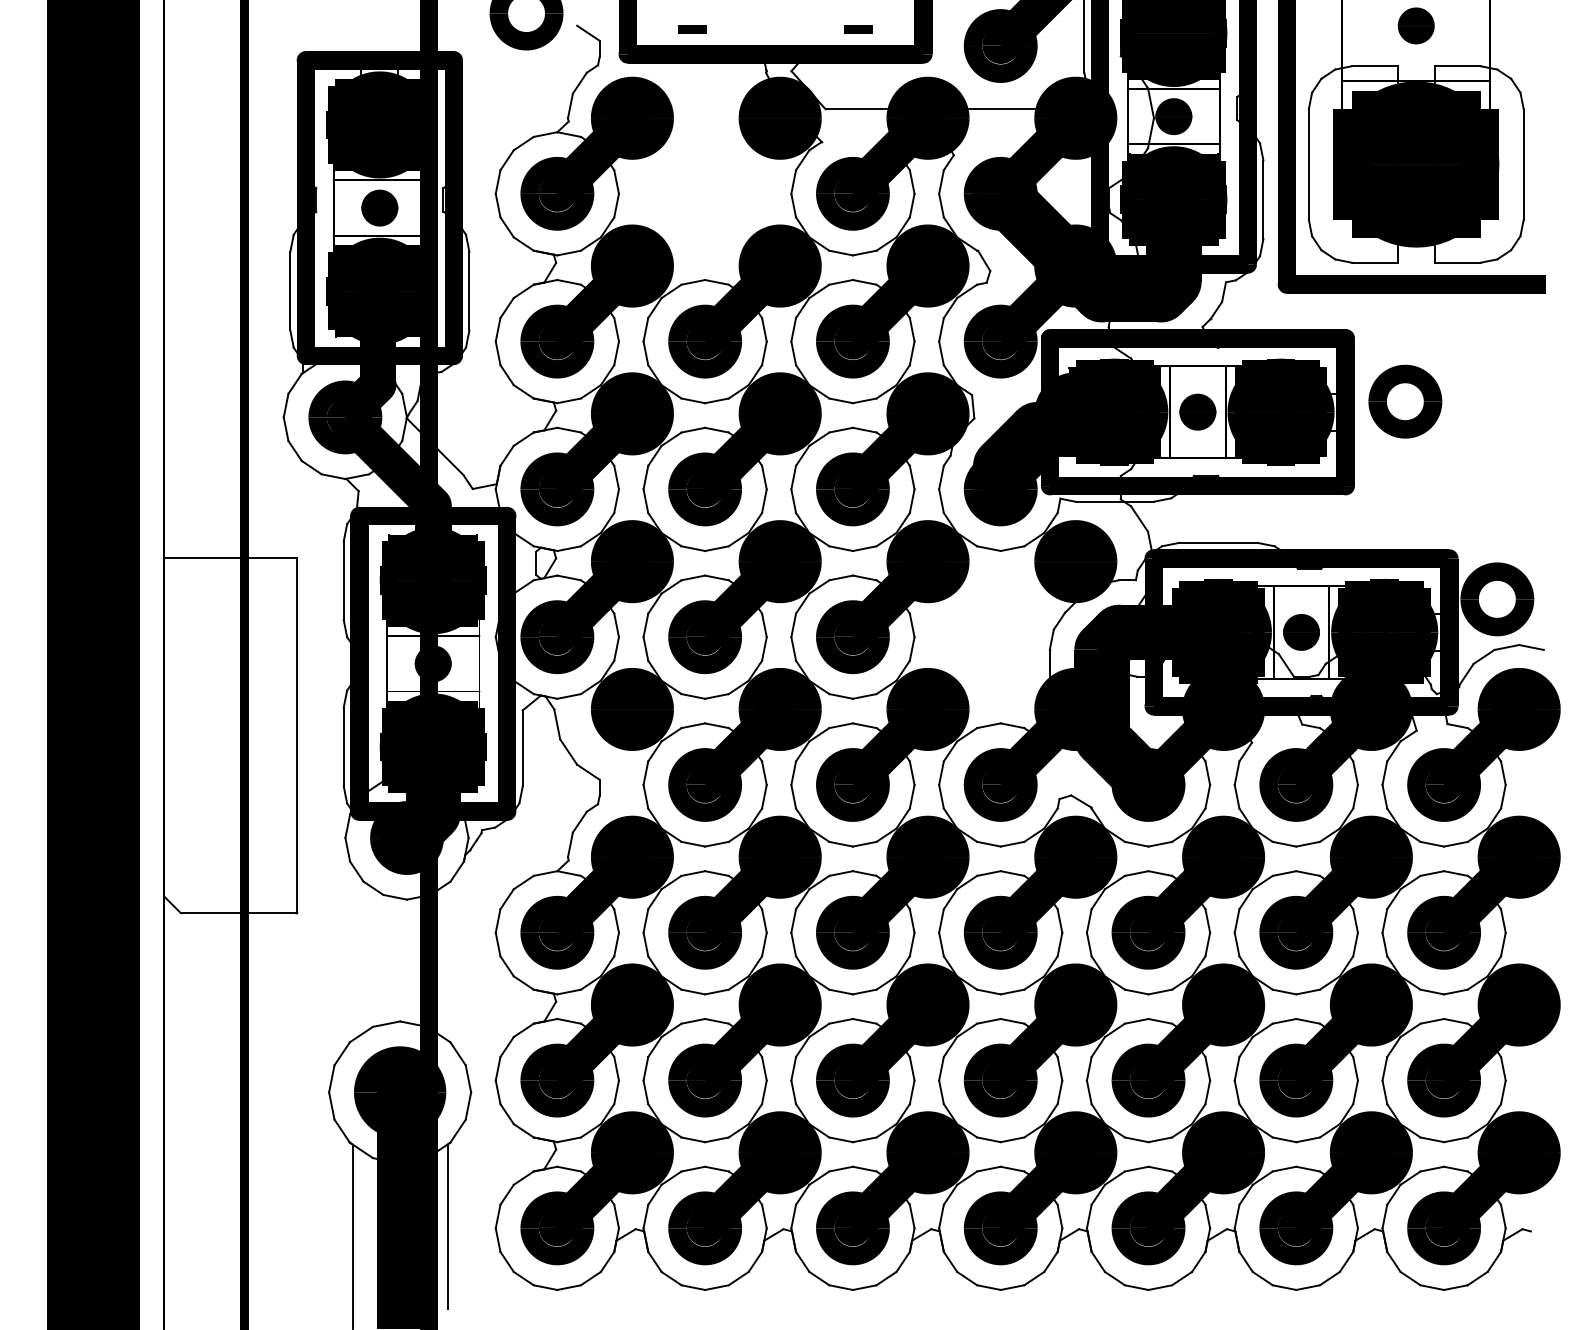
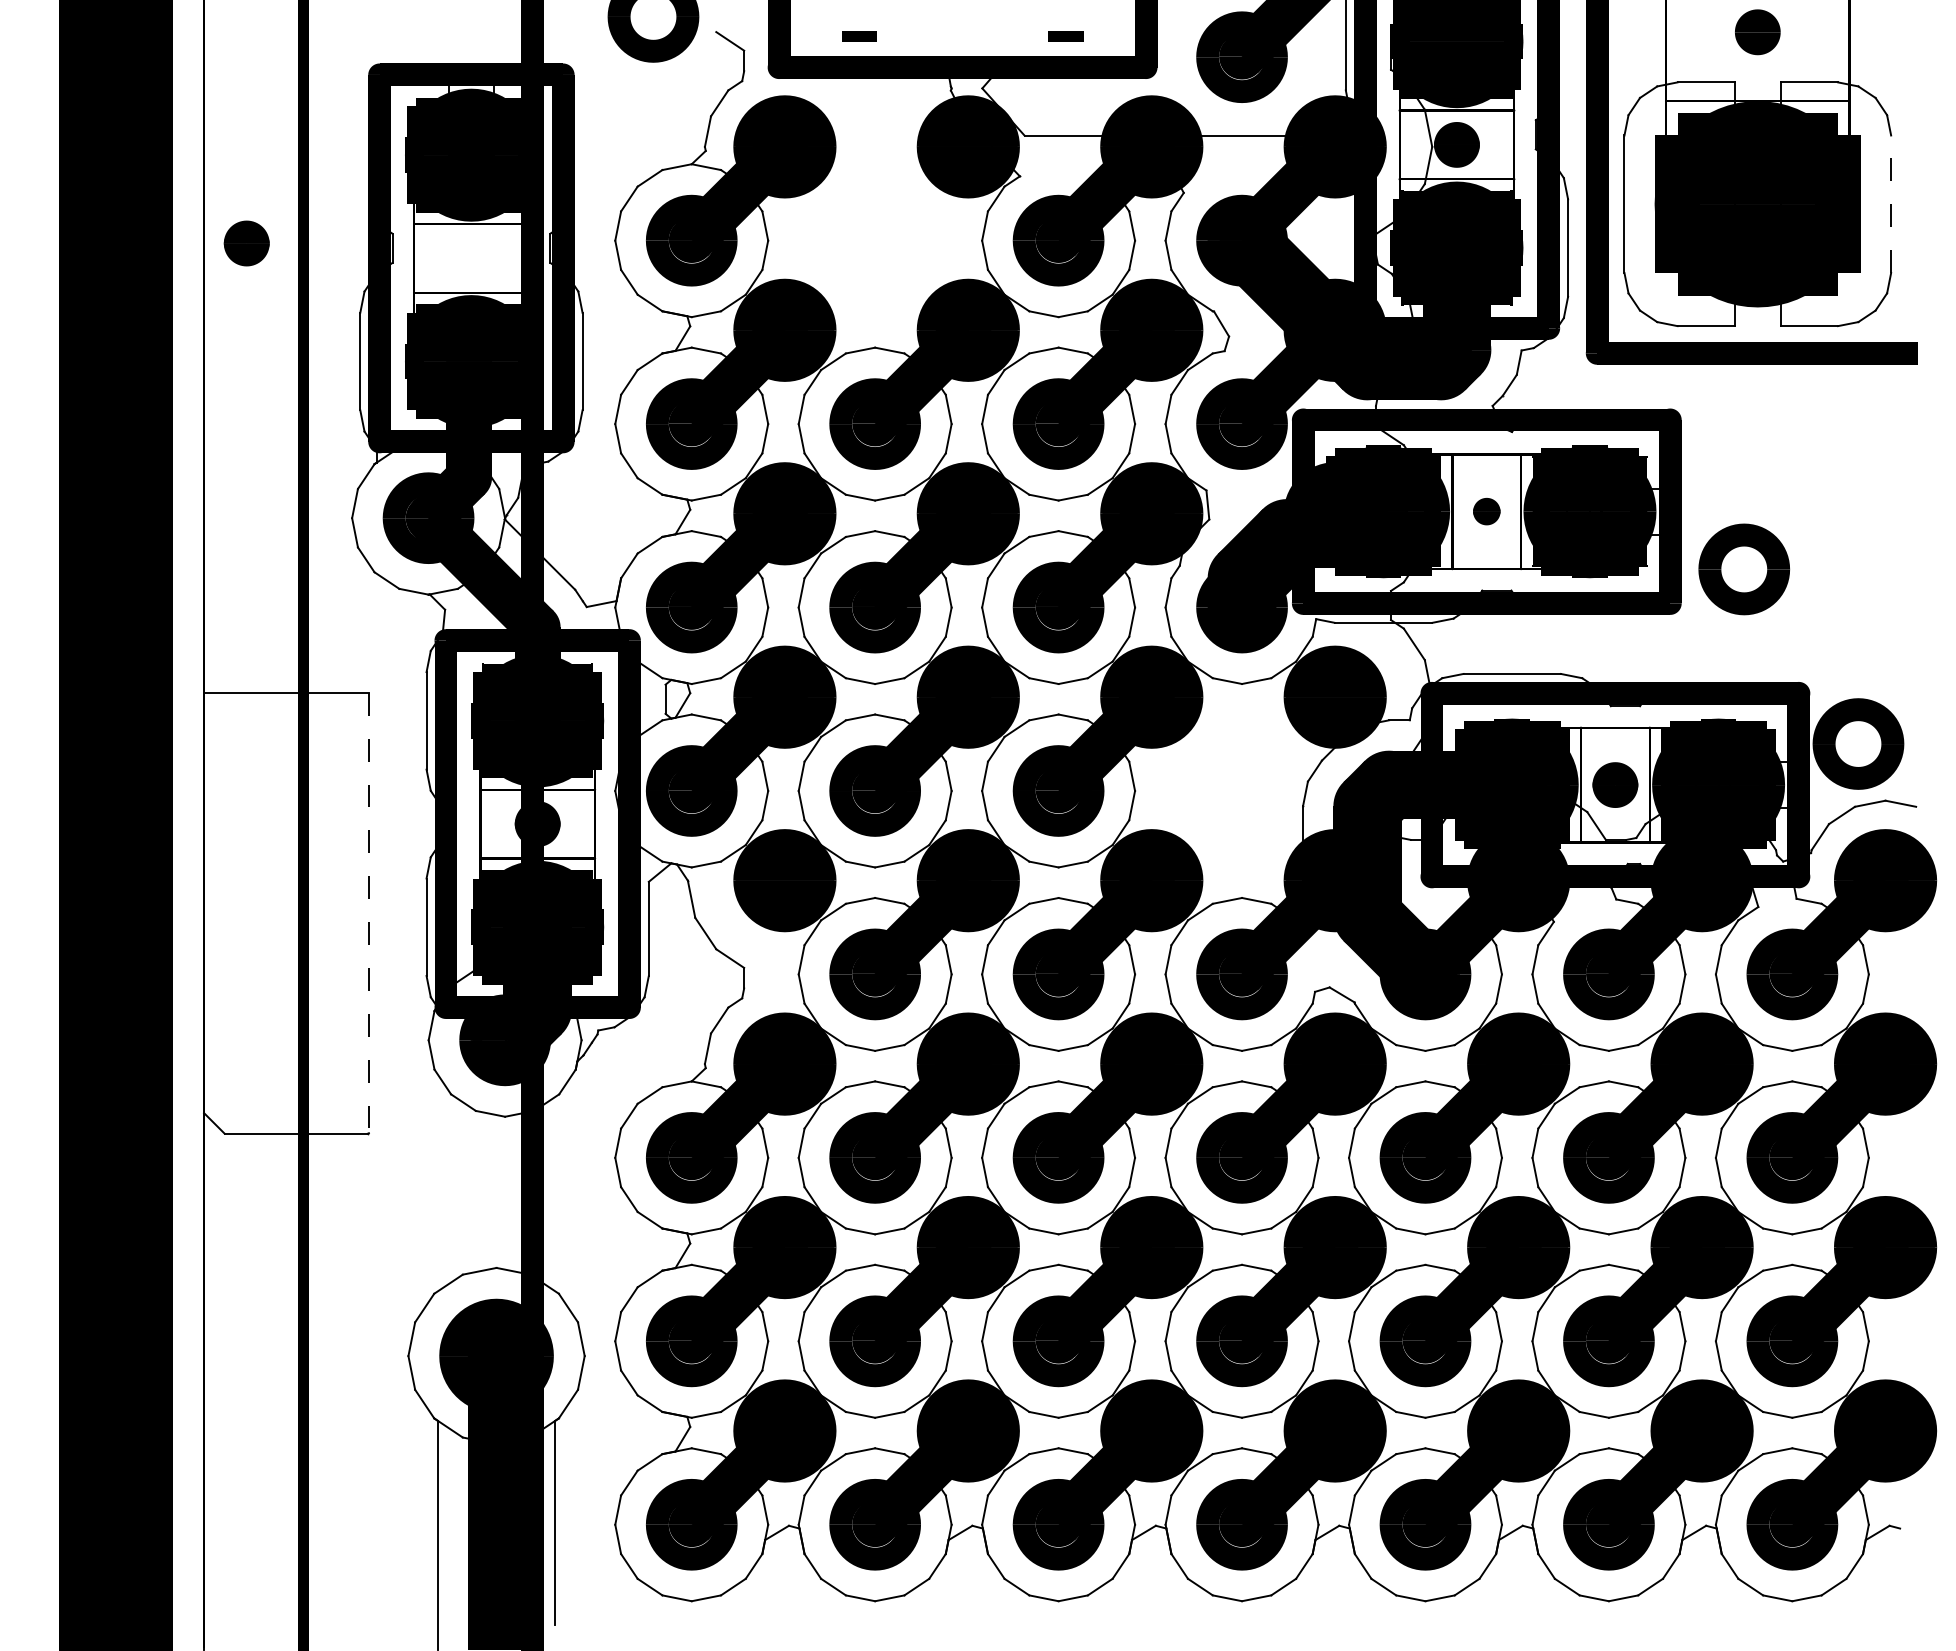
line: (1523, 164) -> (1890, 204), solid -> dashed
part: (379, 207) -> (246, 242), moved
part: (1405, 401) -> (1744, 569), moved
part: (1197, 411) -> (1486, 510), size x0.6
line: (297, 736) -> (369, 914), solid -> dashed

